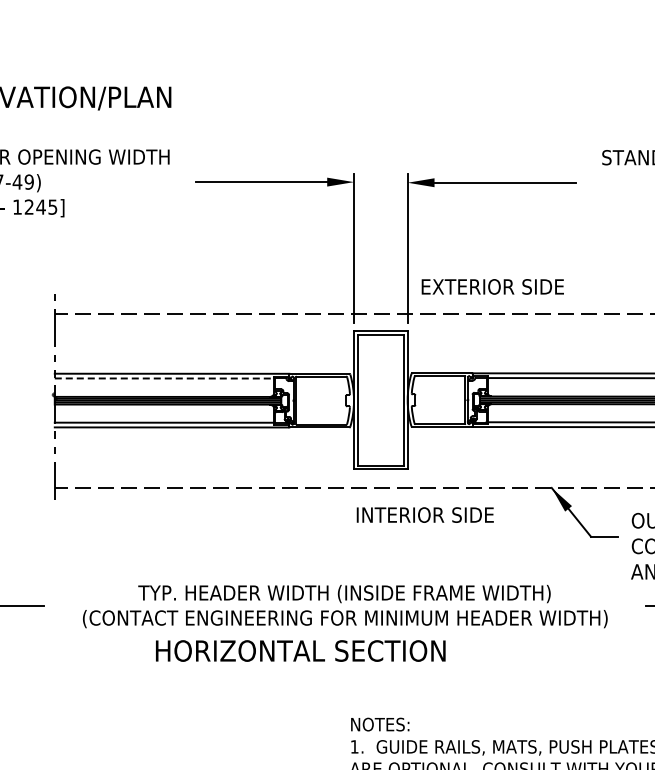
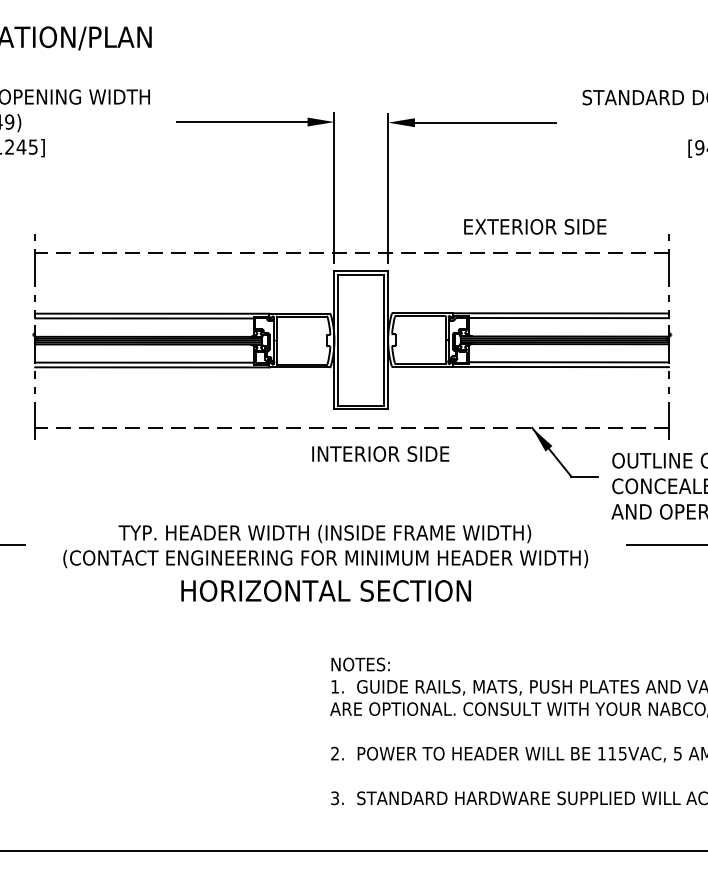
text: (493, 286) -> (535, 226), moved
line: (165, 378) -> (145, 318), dashed -> solid
text: (425, 514) -> (380, 453), moved
text: (300, 650) -> (325, 590), moved

